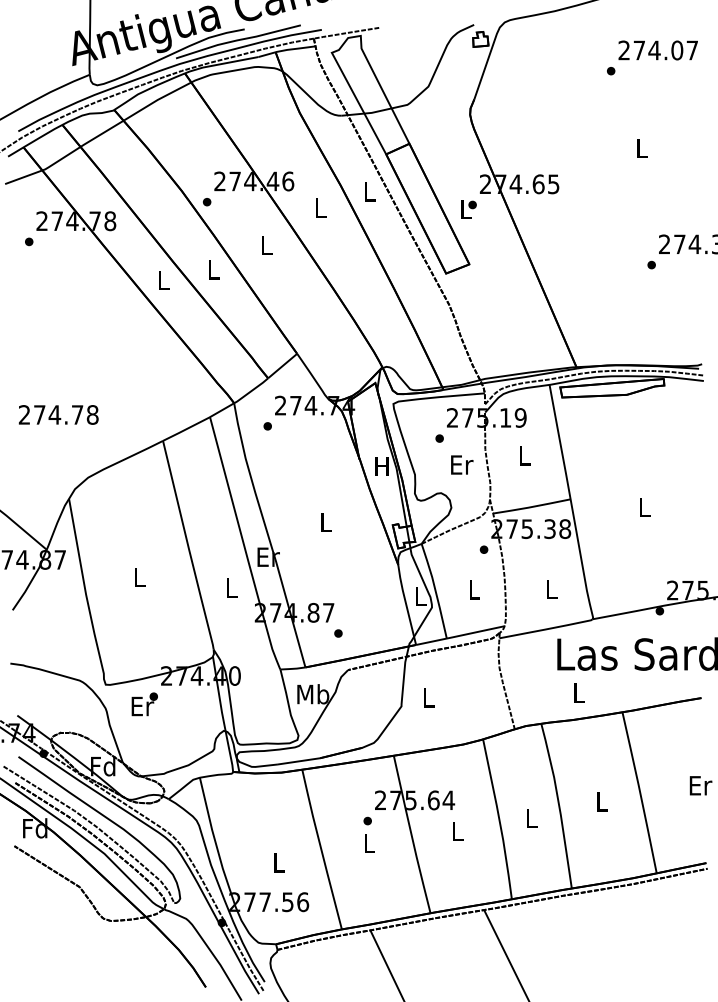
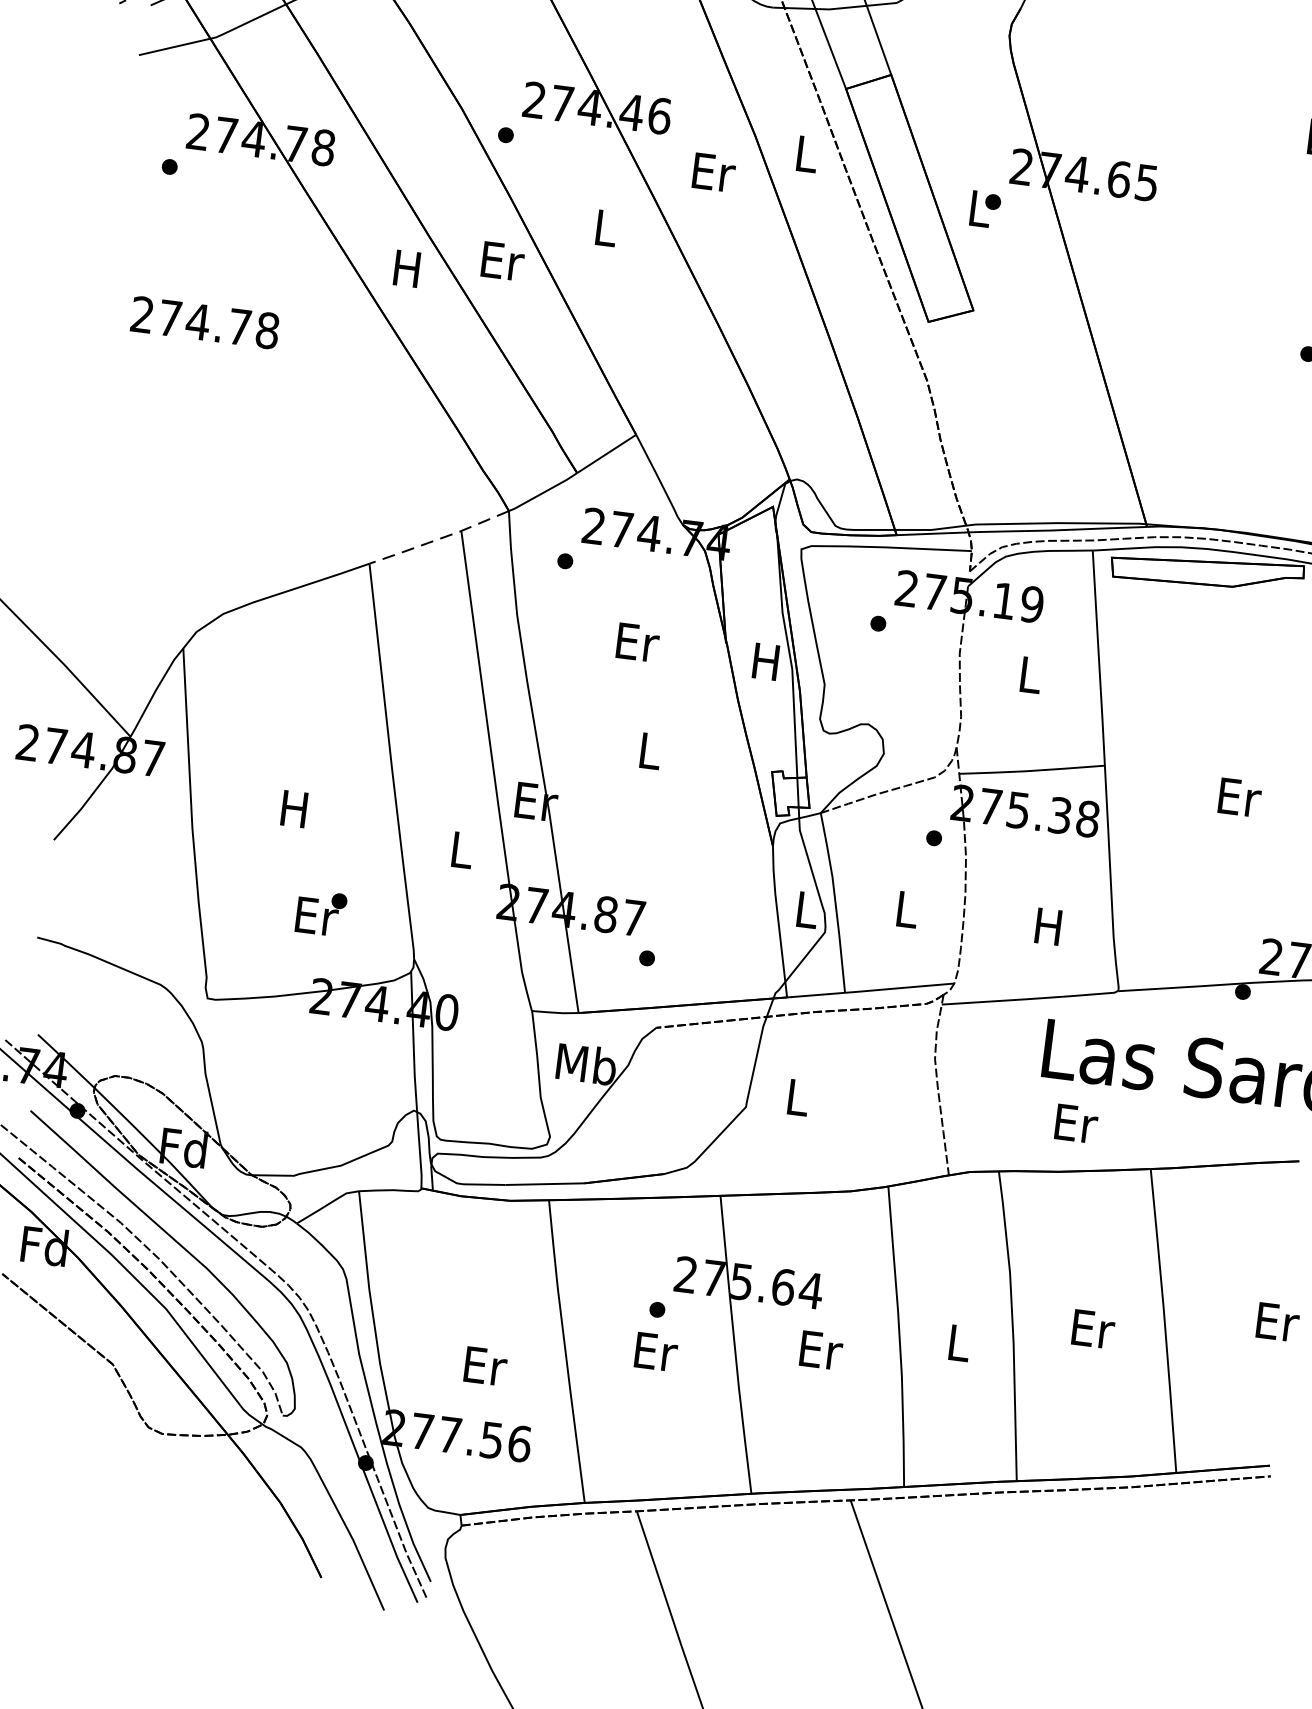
text: (321, 207) -> (714, 171), L -> Er
text: (214, 269) -> (503, 260), L -> Er
text: (163, 280) -> (407, 269), L -> H
text: (58, 414) -> (204, 321), moved
line: (198, 422) -> (438, 538), solid -> dashed
text: (462, 464) -> (638, 641), moved
text: (645, 506) -> (1240, 796), L -> Er
text: (139, 577) -> (294, 809), L -> H
text: (551, 589) -> (1048, 926), L -> H
text: (579, 692) -> (1076, 1122), L -> Er
text: (144, 704) -> (320, 913), moved
text: (602, 801) -> (1093, 1328), L -> Er
text: (458, 831) -> (821, 1350), L -> Er
text: (369, 843) -> (655, 1351), L -> Er
text: (279, 862) -> (485, 1365), L -> Er

